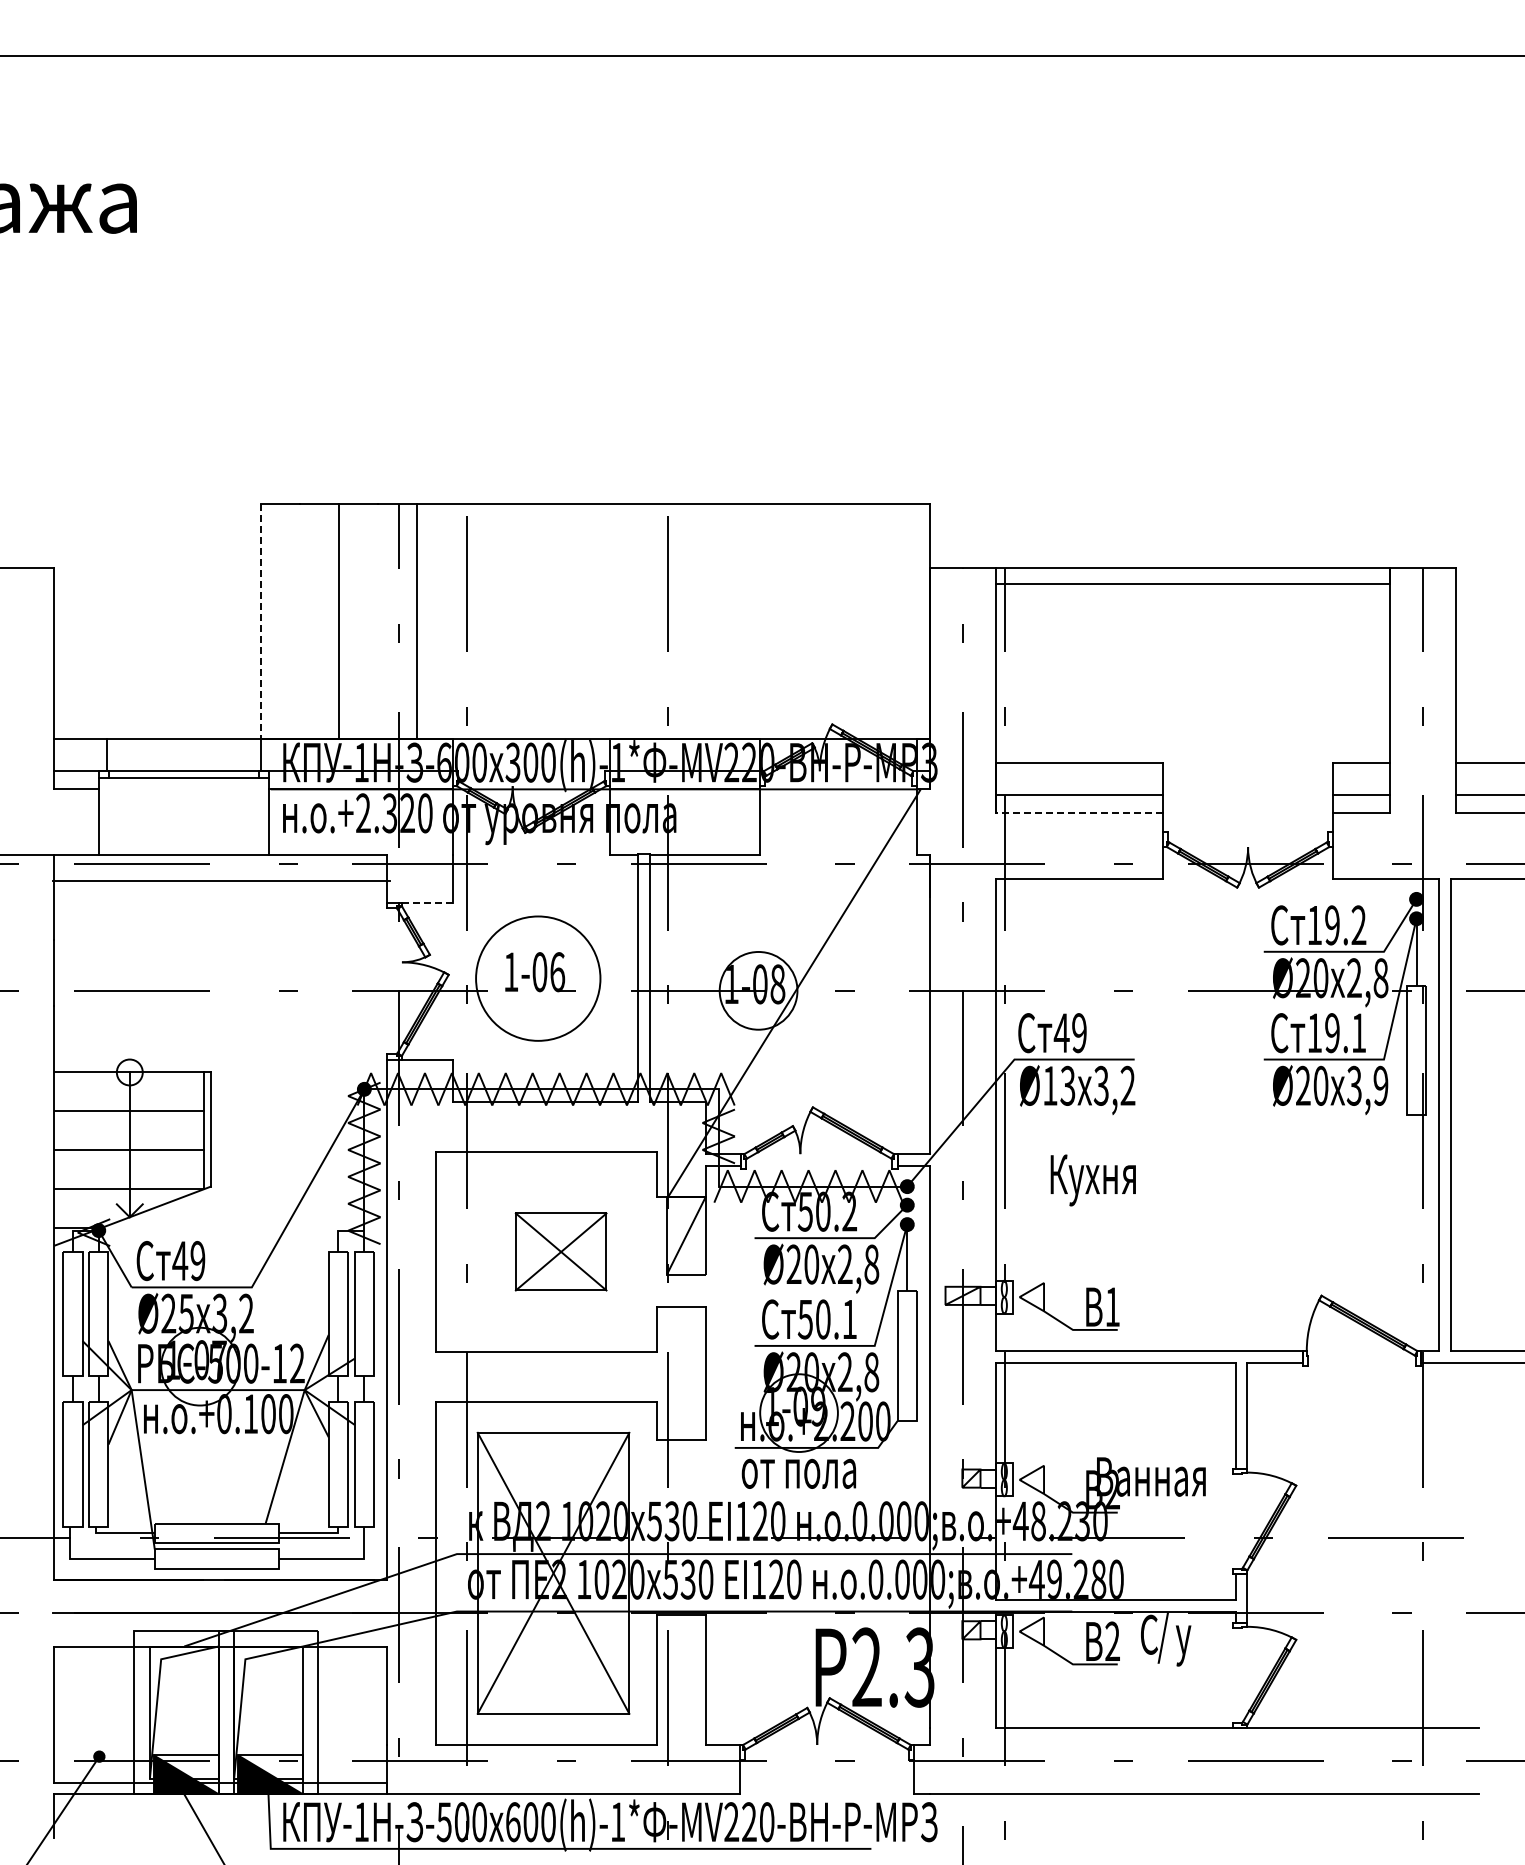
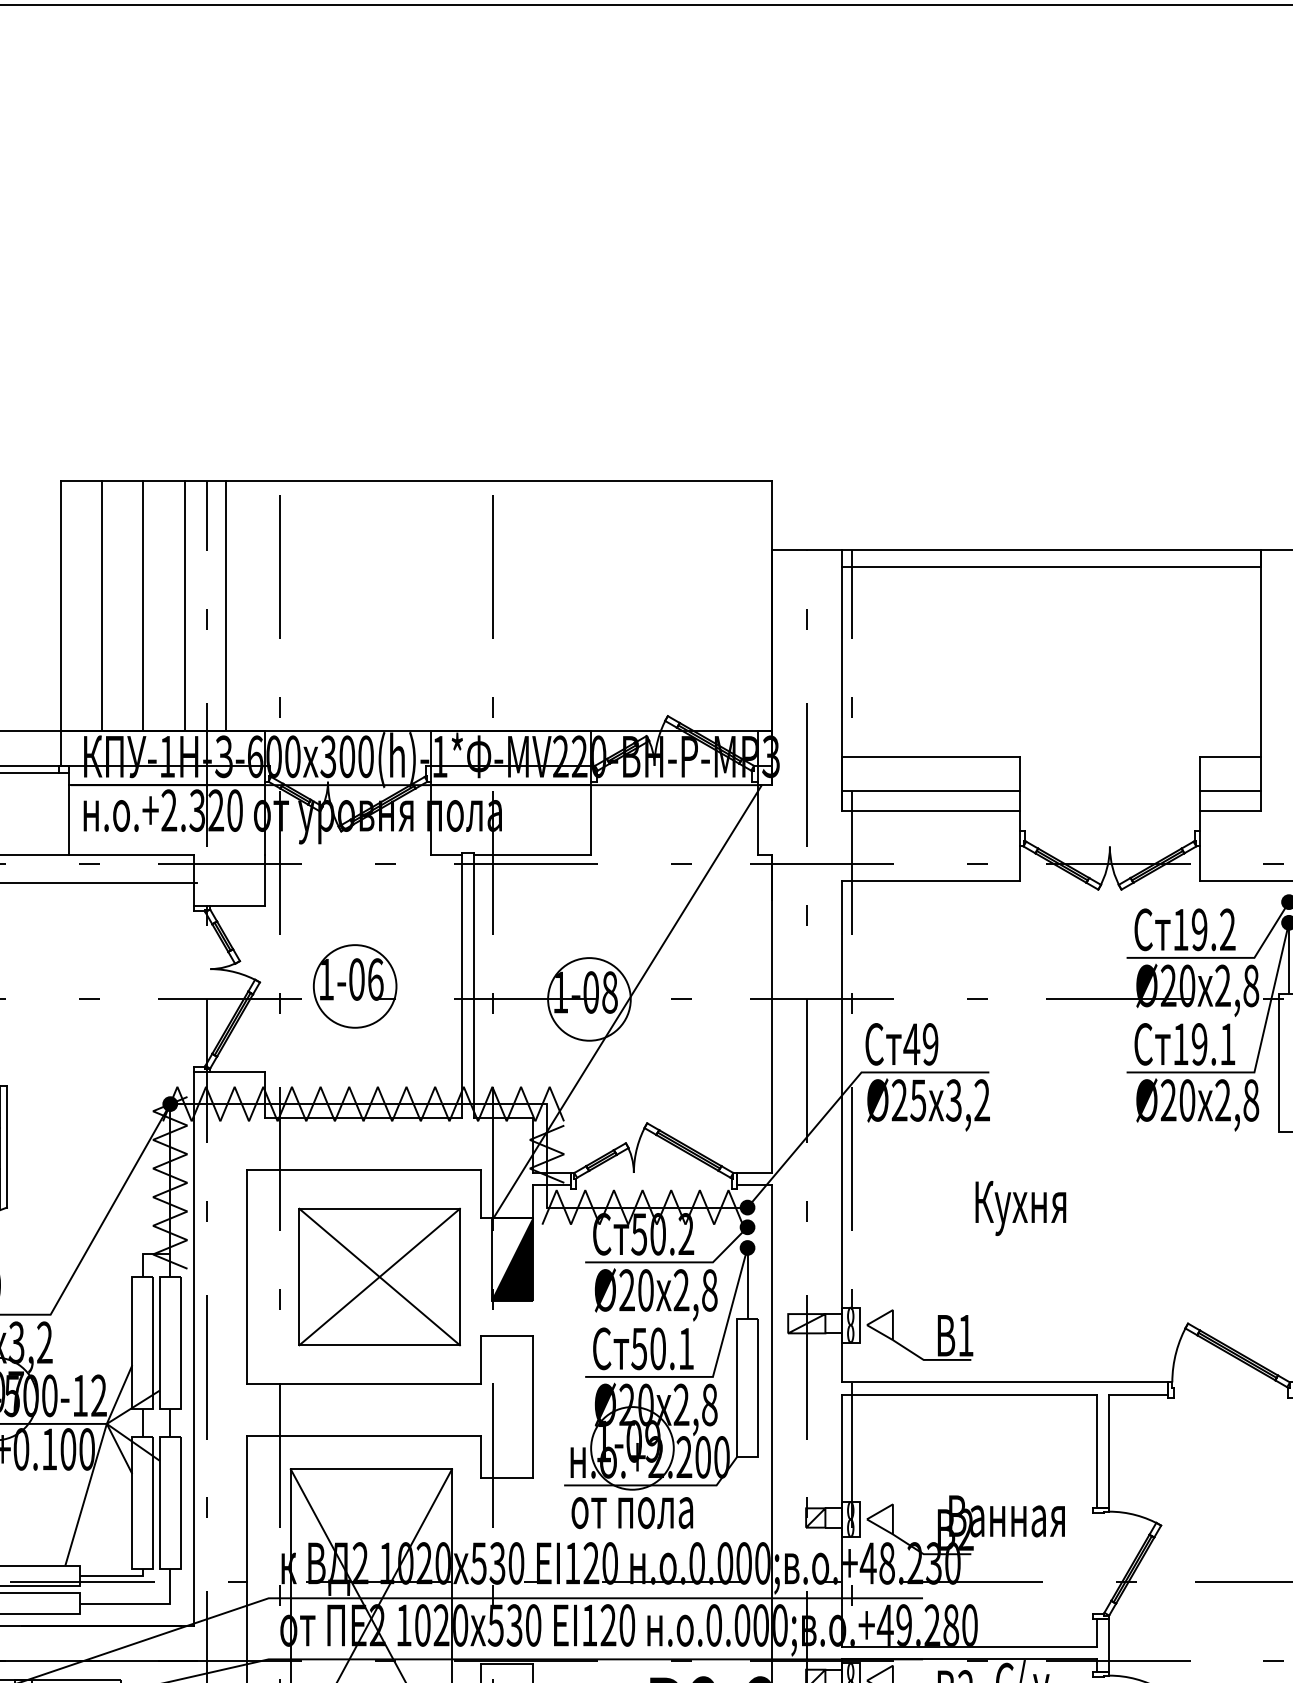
line: (300, 620) -> (102, 605), added
line: (377, 620) -> (184, 605), added
line: (261, 621) -> (60, 606), dashed -> solid
line: (1079, 813) -> (930, 810), dashed -> solid
line: (427, 902) -> (237, 905), dashed -> solid
circle: (538, 978) -> (355, 986), size x0.62
text: (1059, 1085) -> (909, 1100), Ø13 -> Ø25
text: (1367, 1085) -> (1236, 1100), 3,9 -> 2,8
text: (1092, 1180) -> (1019, 1208), moved
fill: (685, 1235) -> (511, 1259), added
part: (560, 1251) -> (378, 1276), size x1.67

